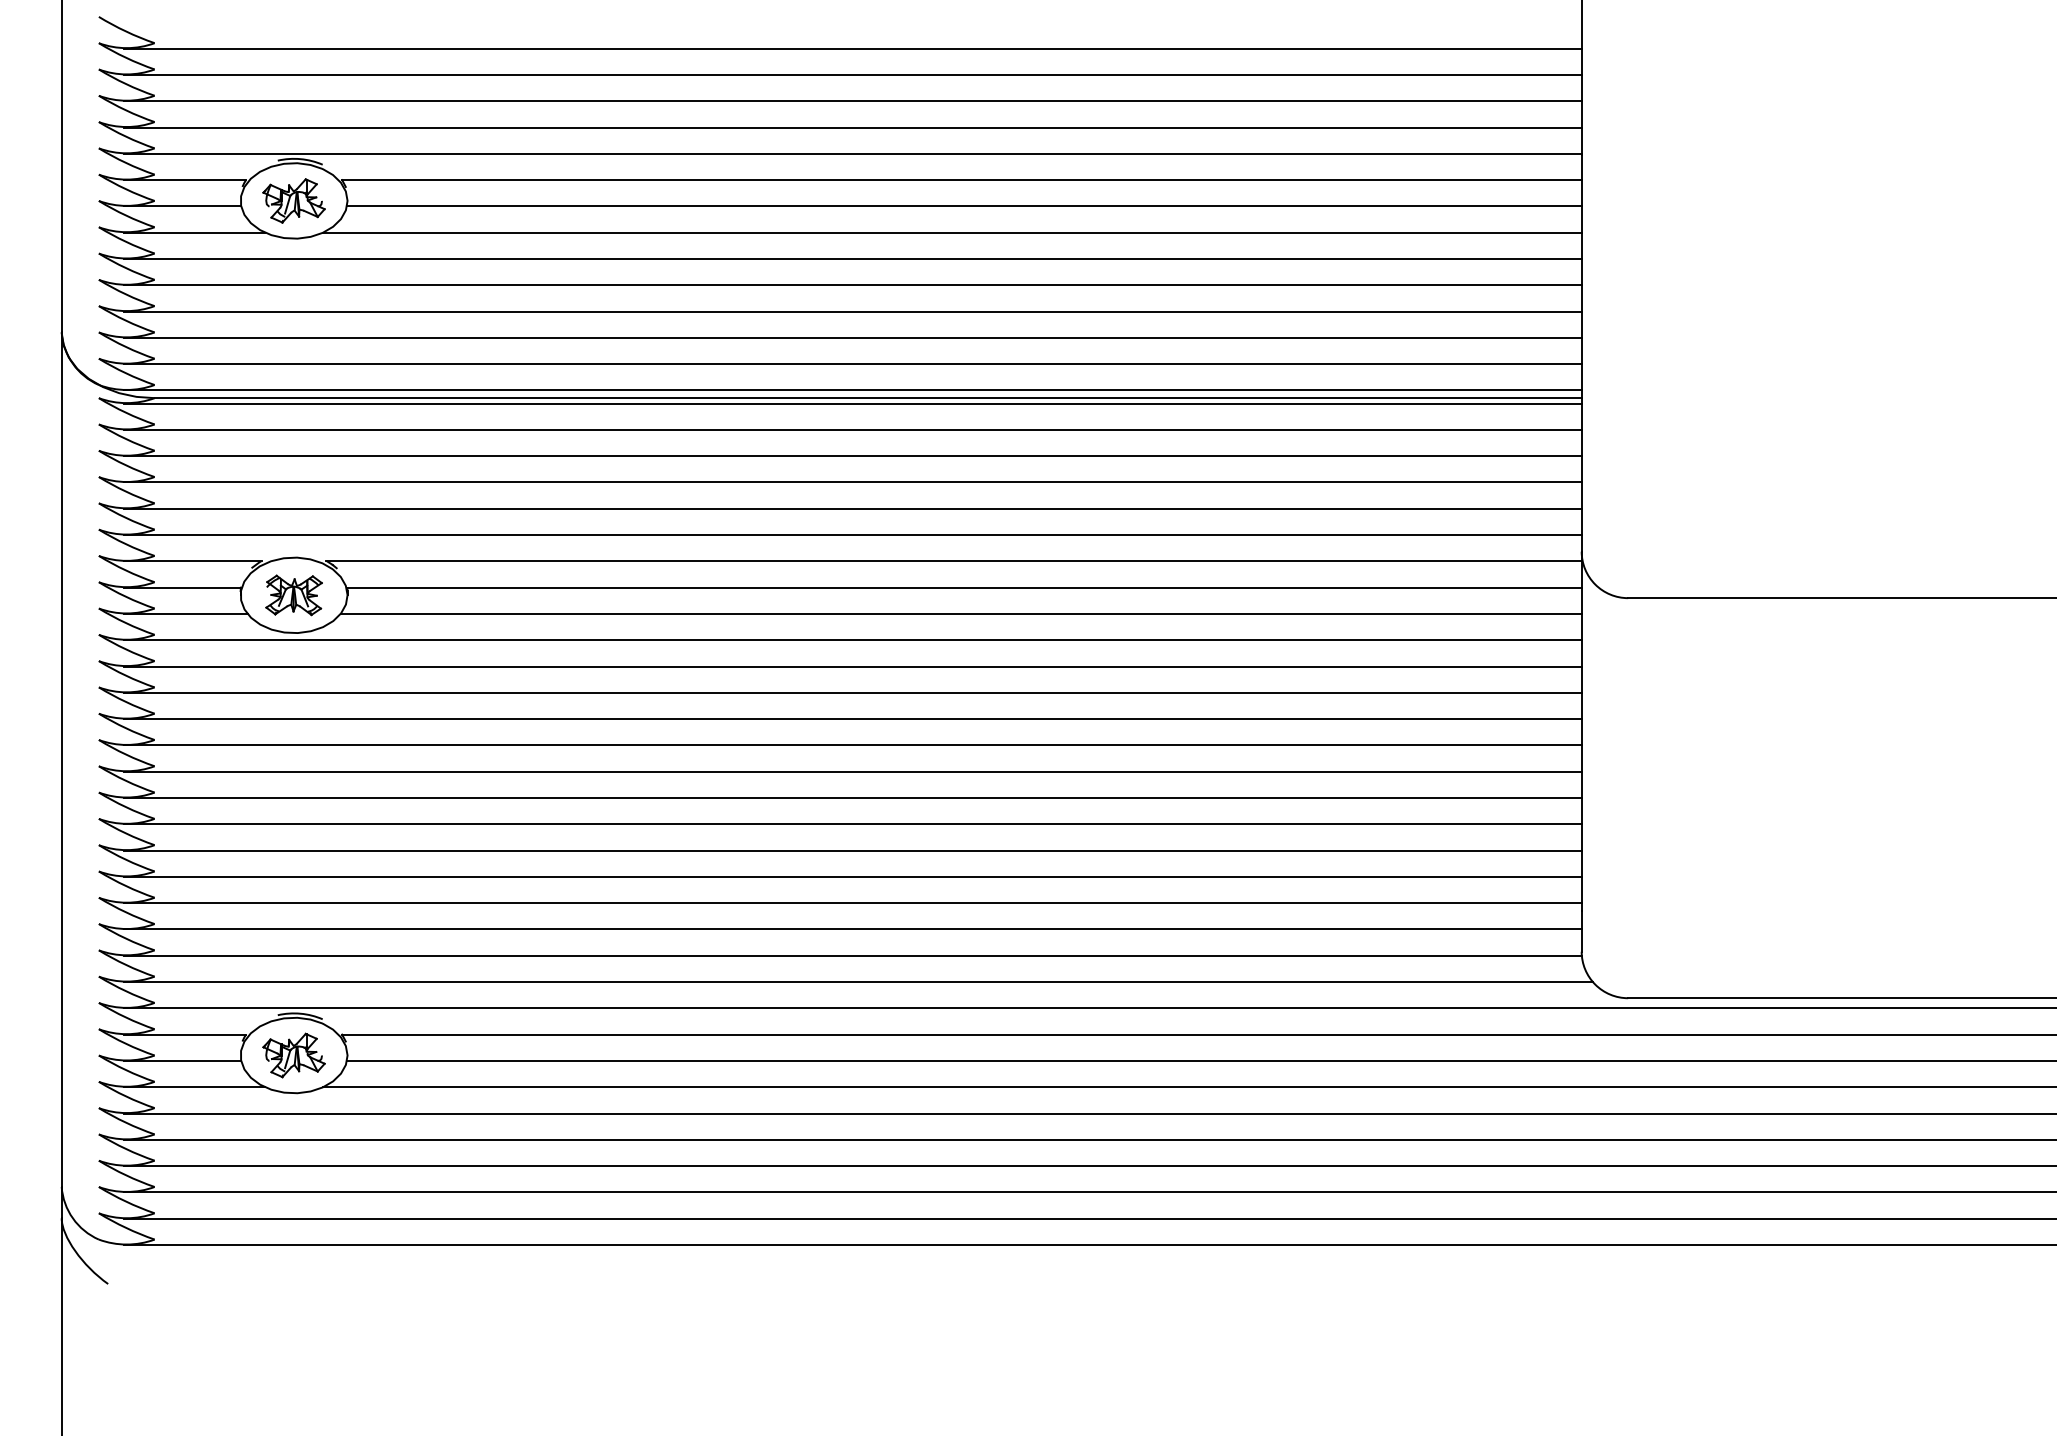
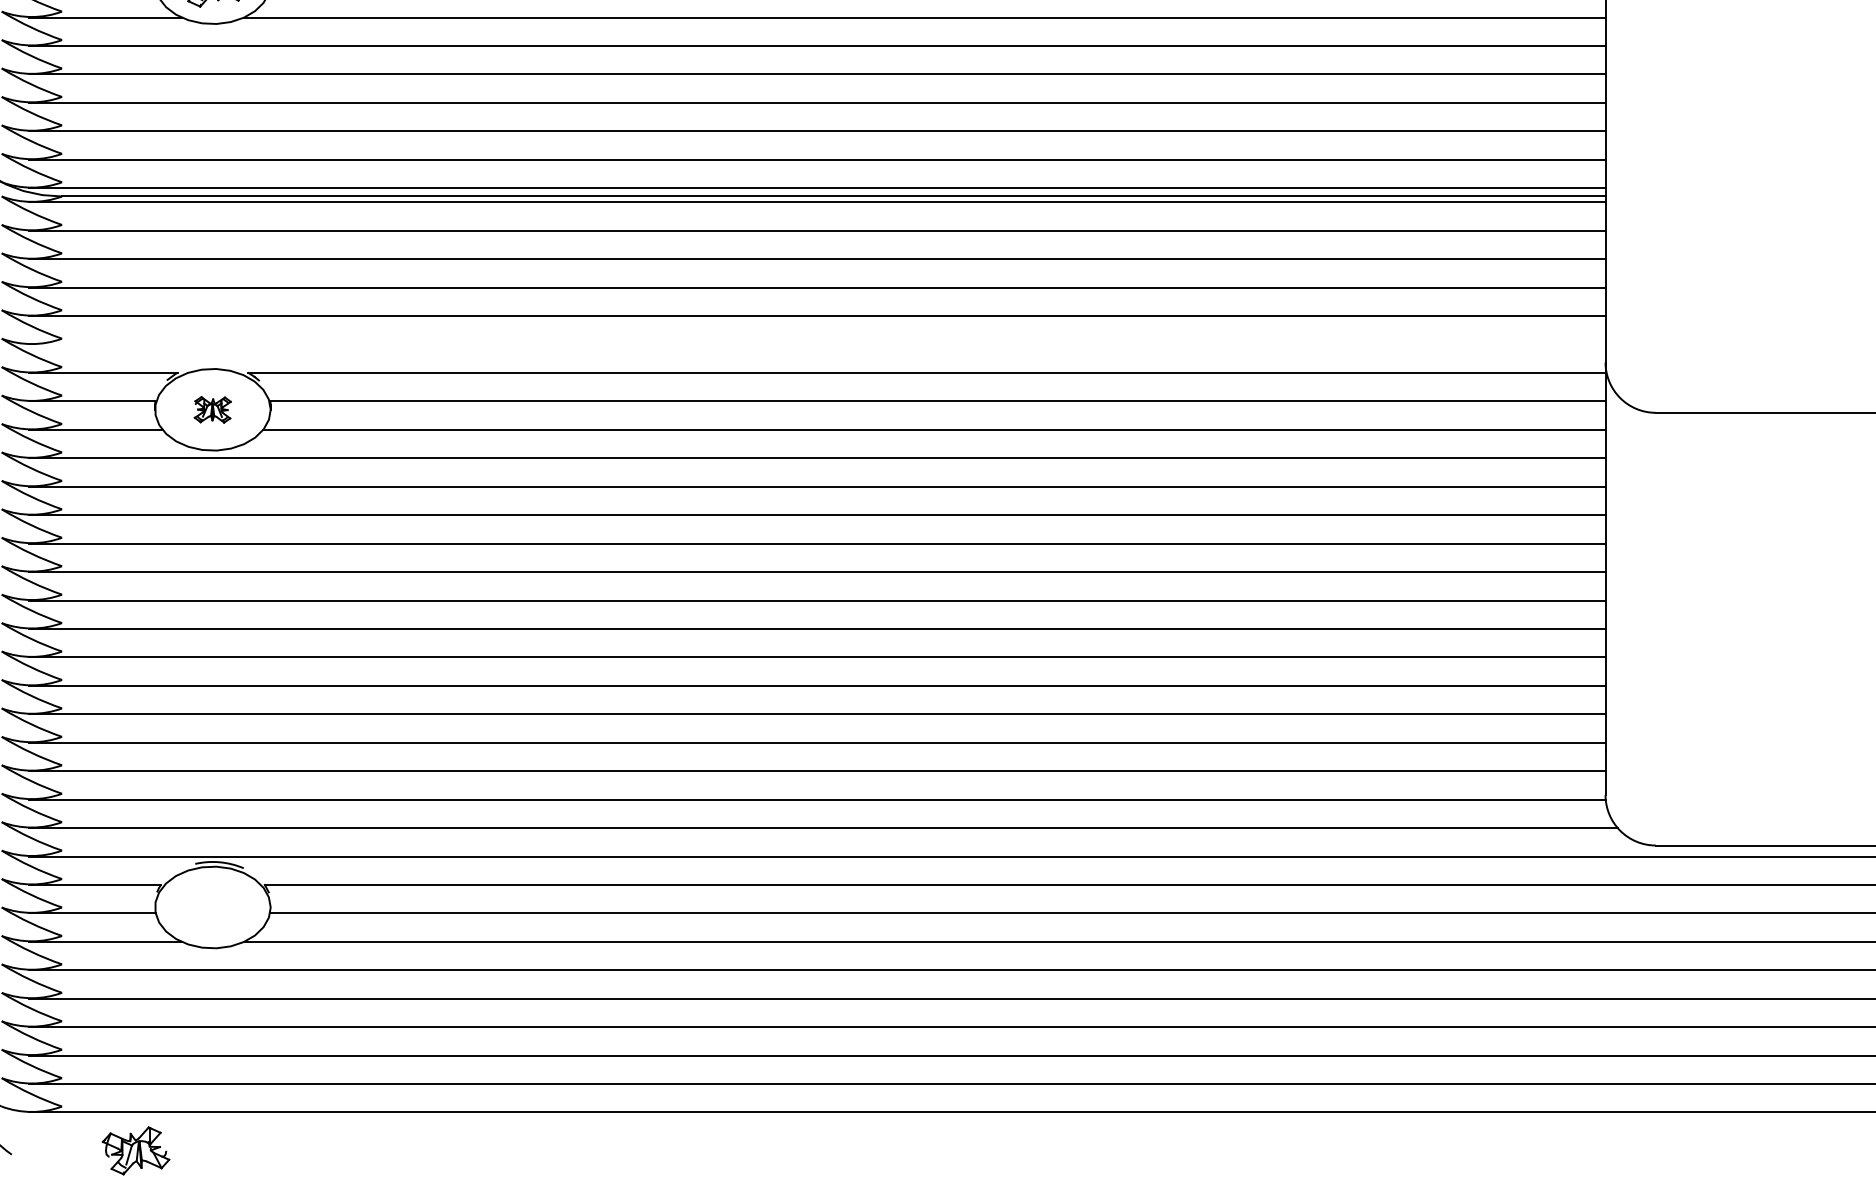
line: (852, 535) -> (816, 345), removed
part: (293, 595) -> (212, 409), size x0.6
part: (293, 1055) -> (135, 1150), moved

